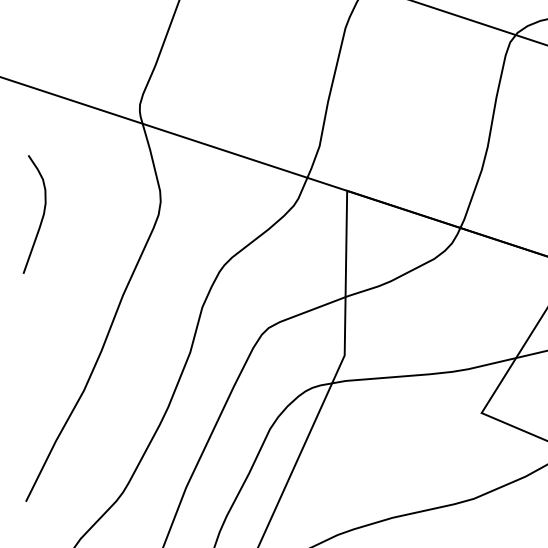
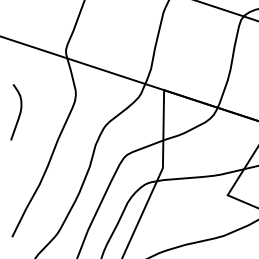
curve: (41, 214) -> (19, 112), moved

